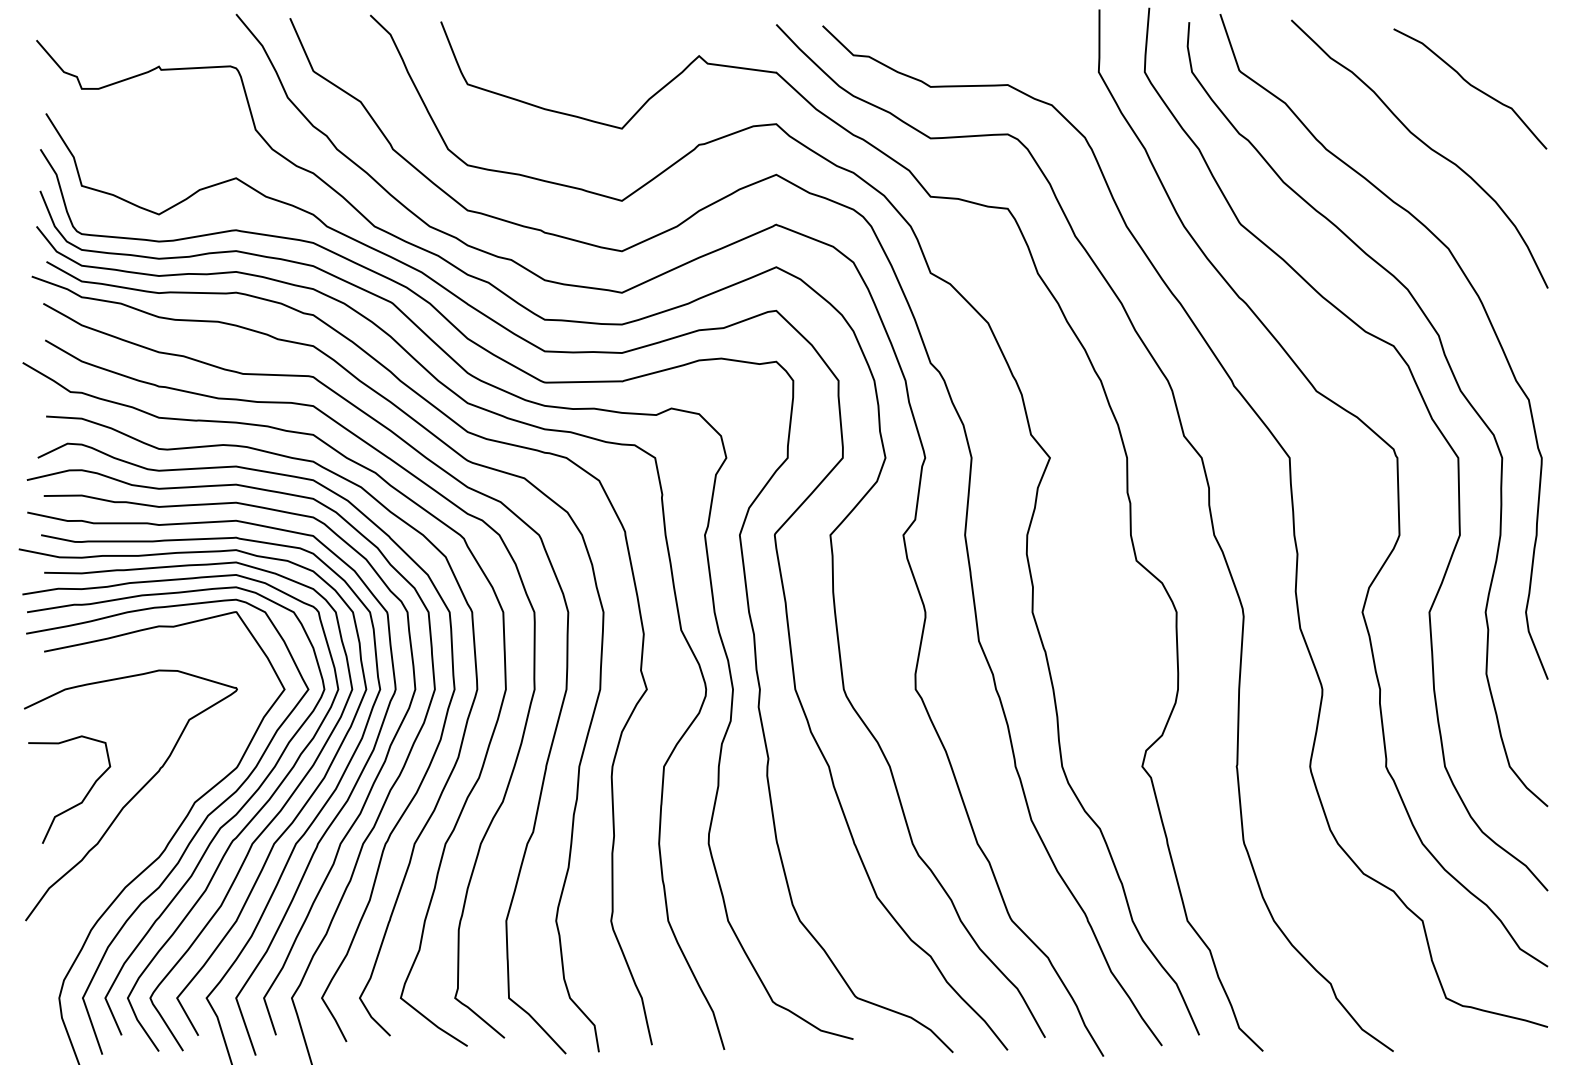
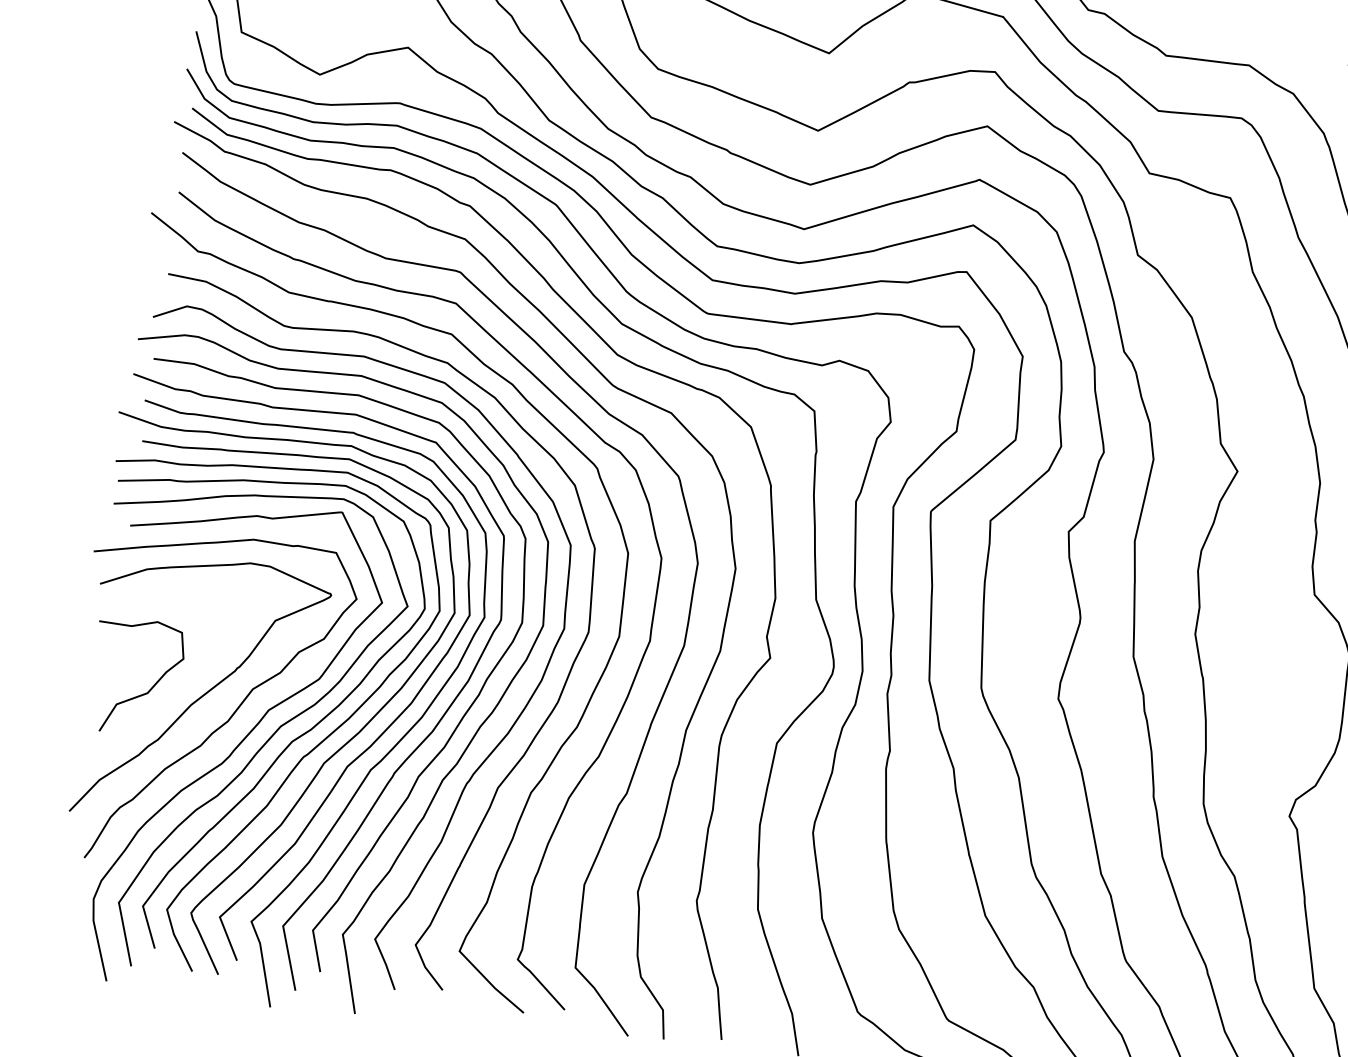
curve: (154, 821) -> (222, 724), added

